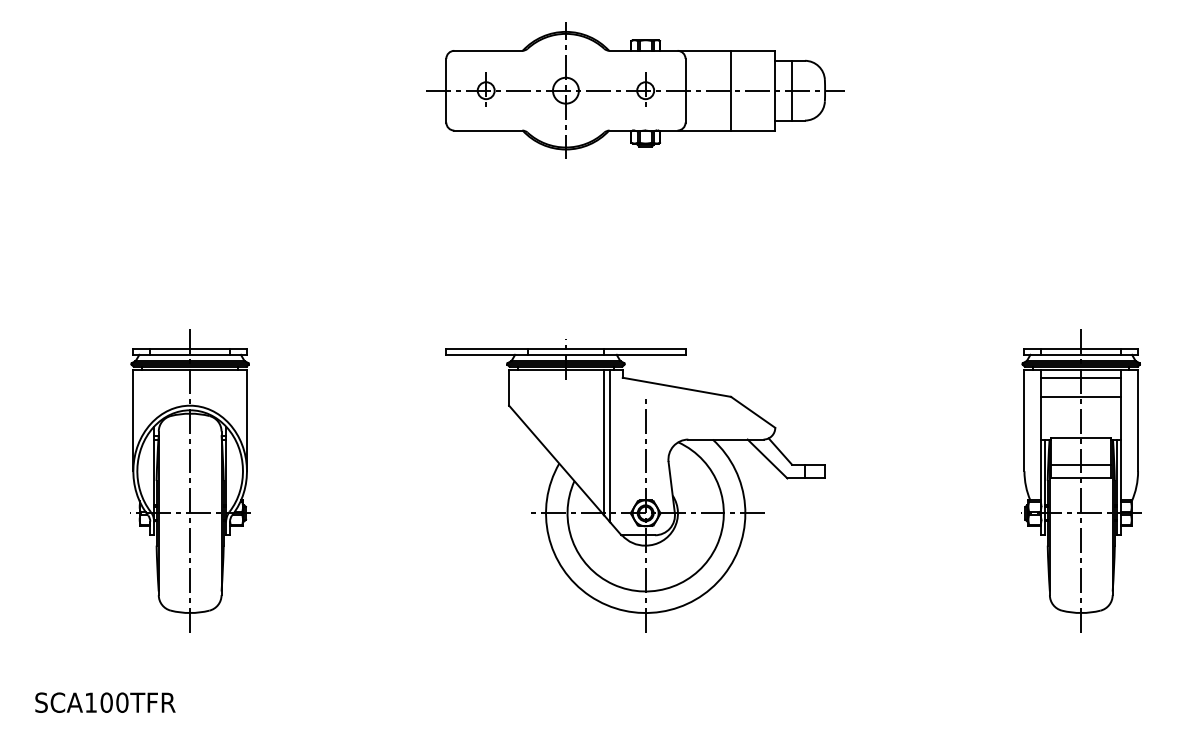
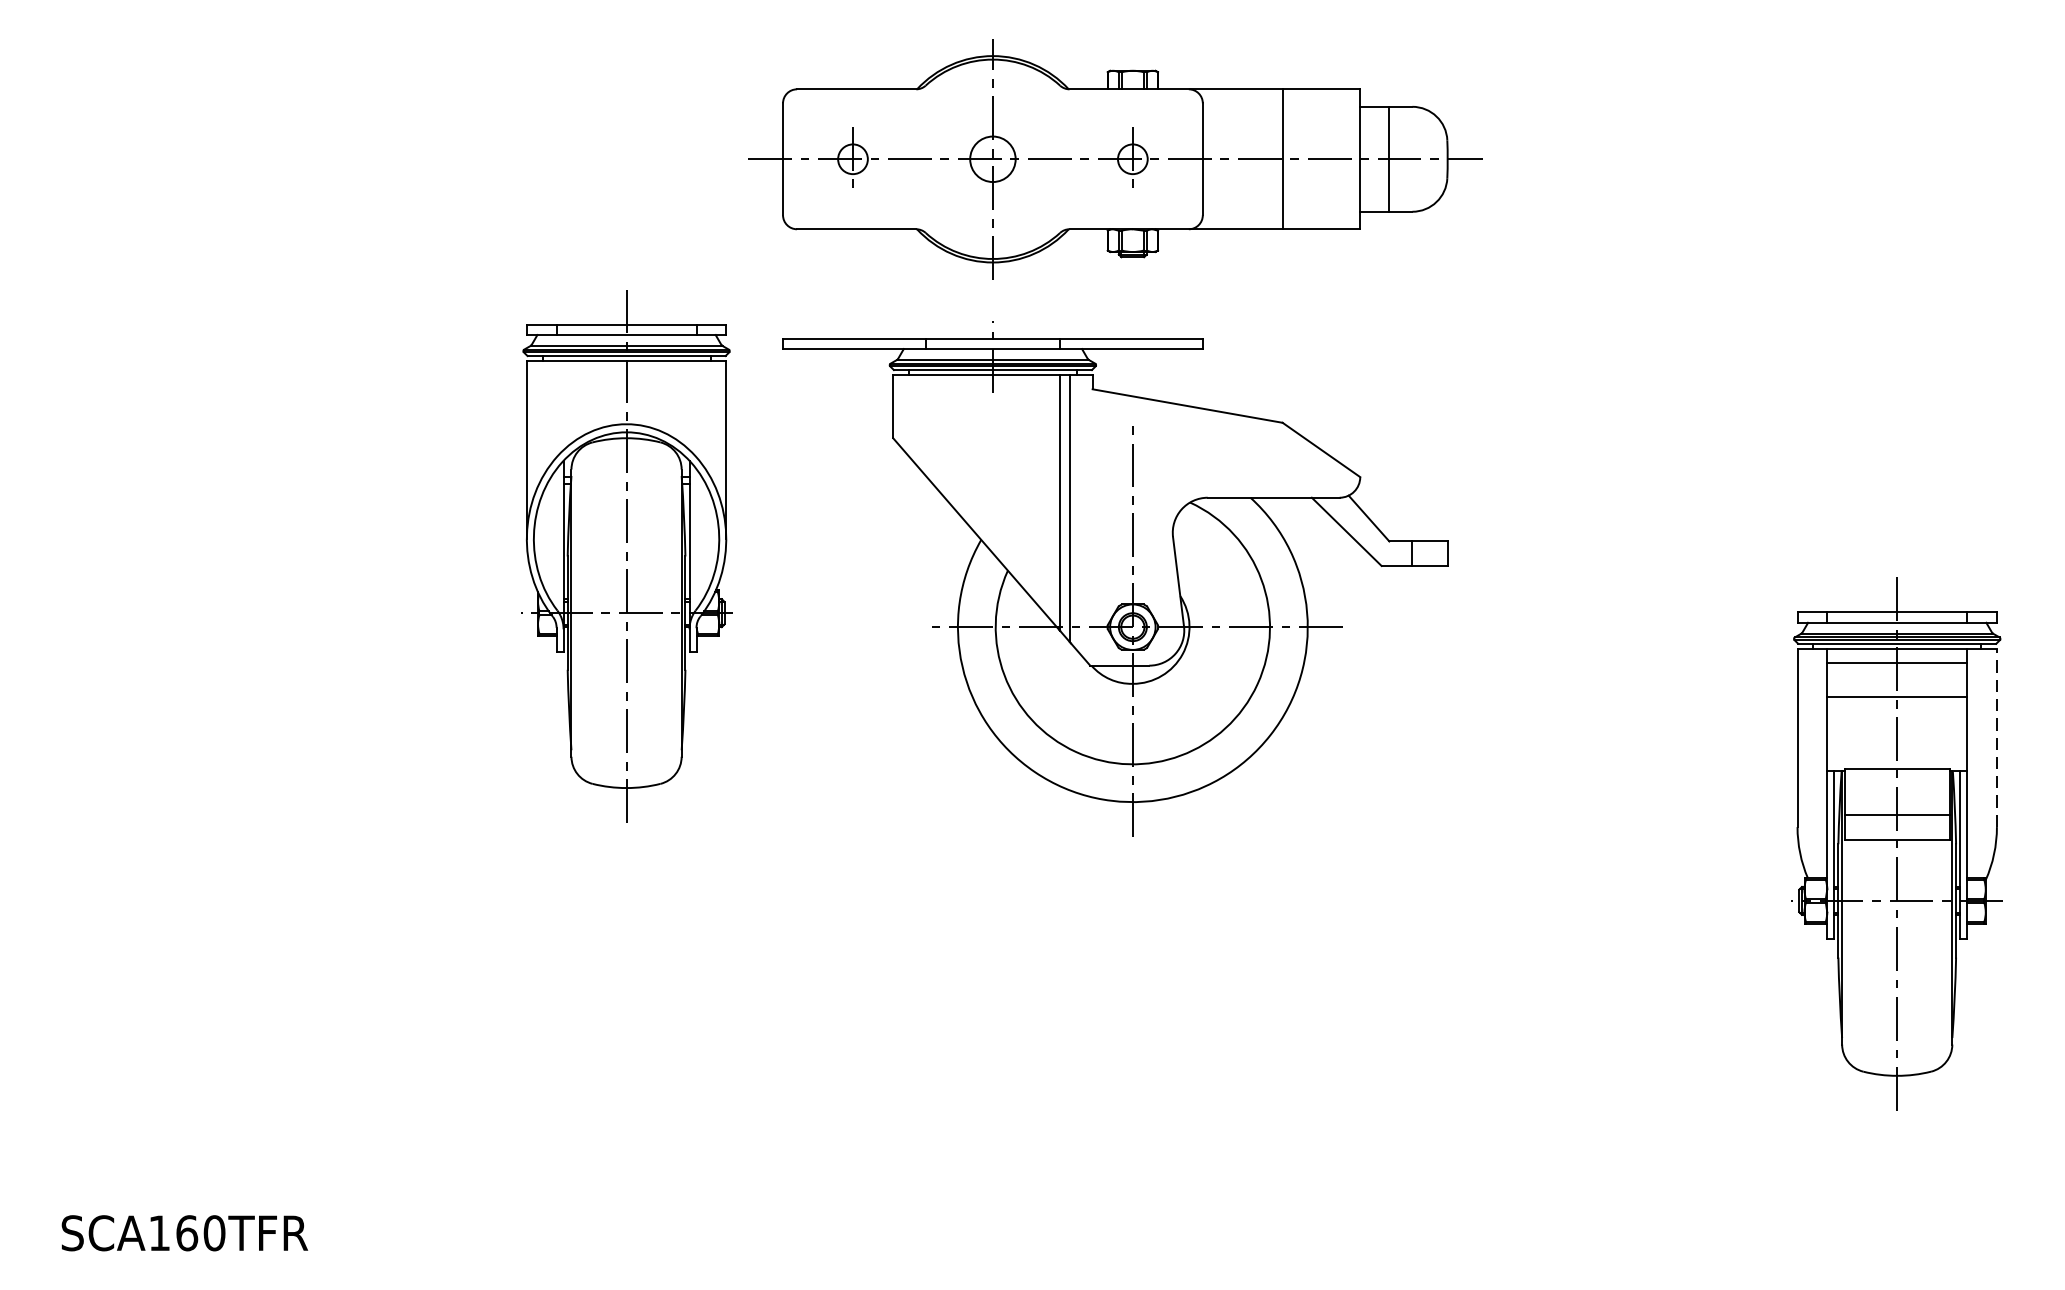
line: (1138, 420) -> (1997, 738), solid -> dashed
part: (190, 480) -> (627, 555), moved
part: (635, 485) -> (1114, 578), moved
text: (106, 702) -> (186, 1232), SCA100TFR -> SCA160TFR

